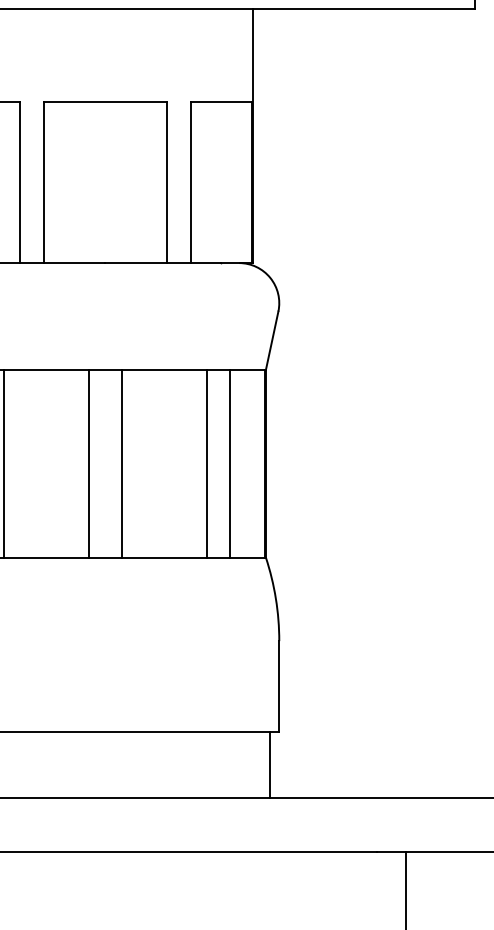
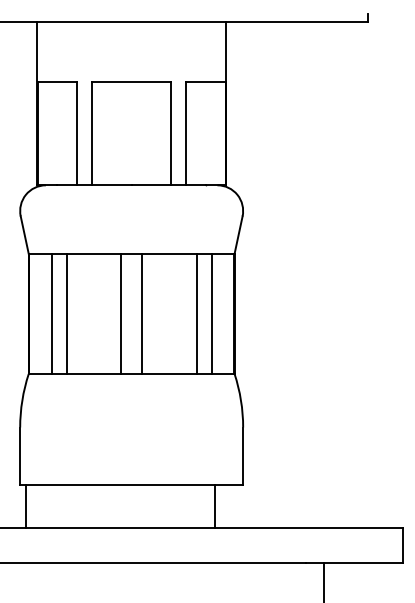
line: (270, 764) -> (215, 506), moved

